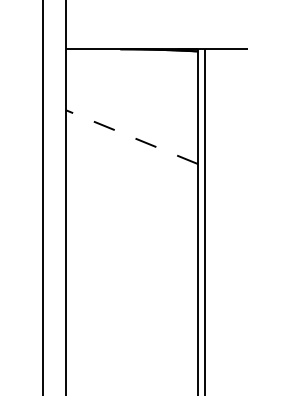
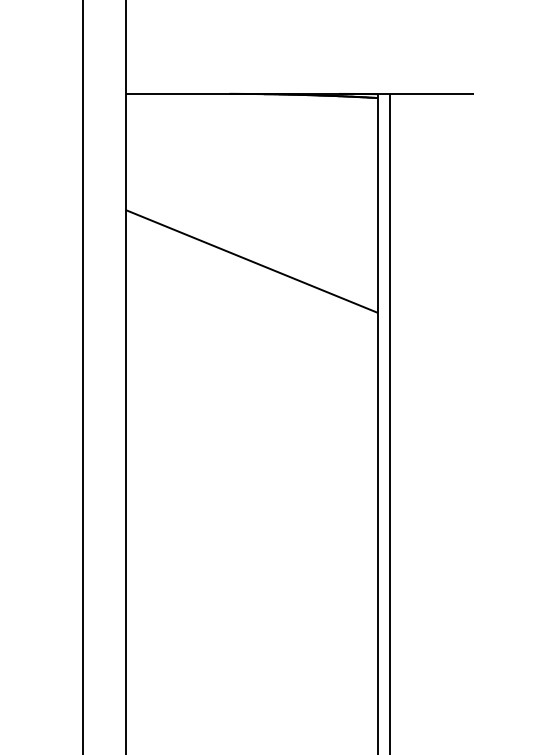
line: (131, 136) -> (250, 260), dashed -> solid

